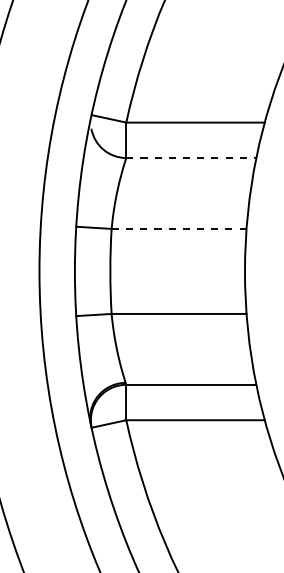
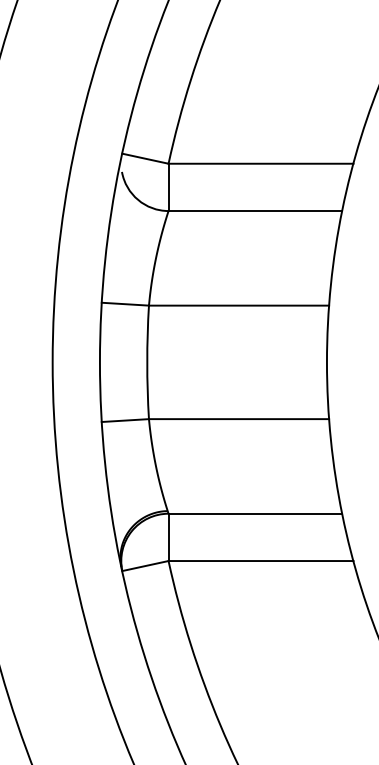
line: (191, 158) -> (255, 211), dashed -> solid
line: (178, 228) -> (238, 305), dashed -> solid

